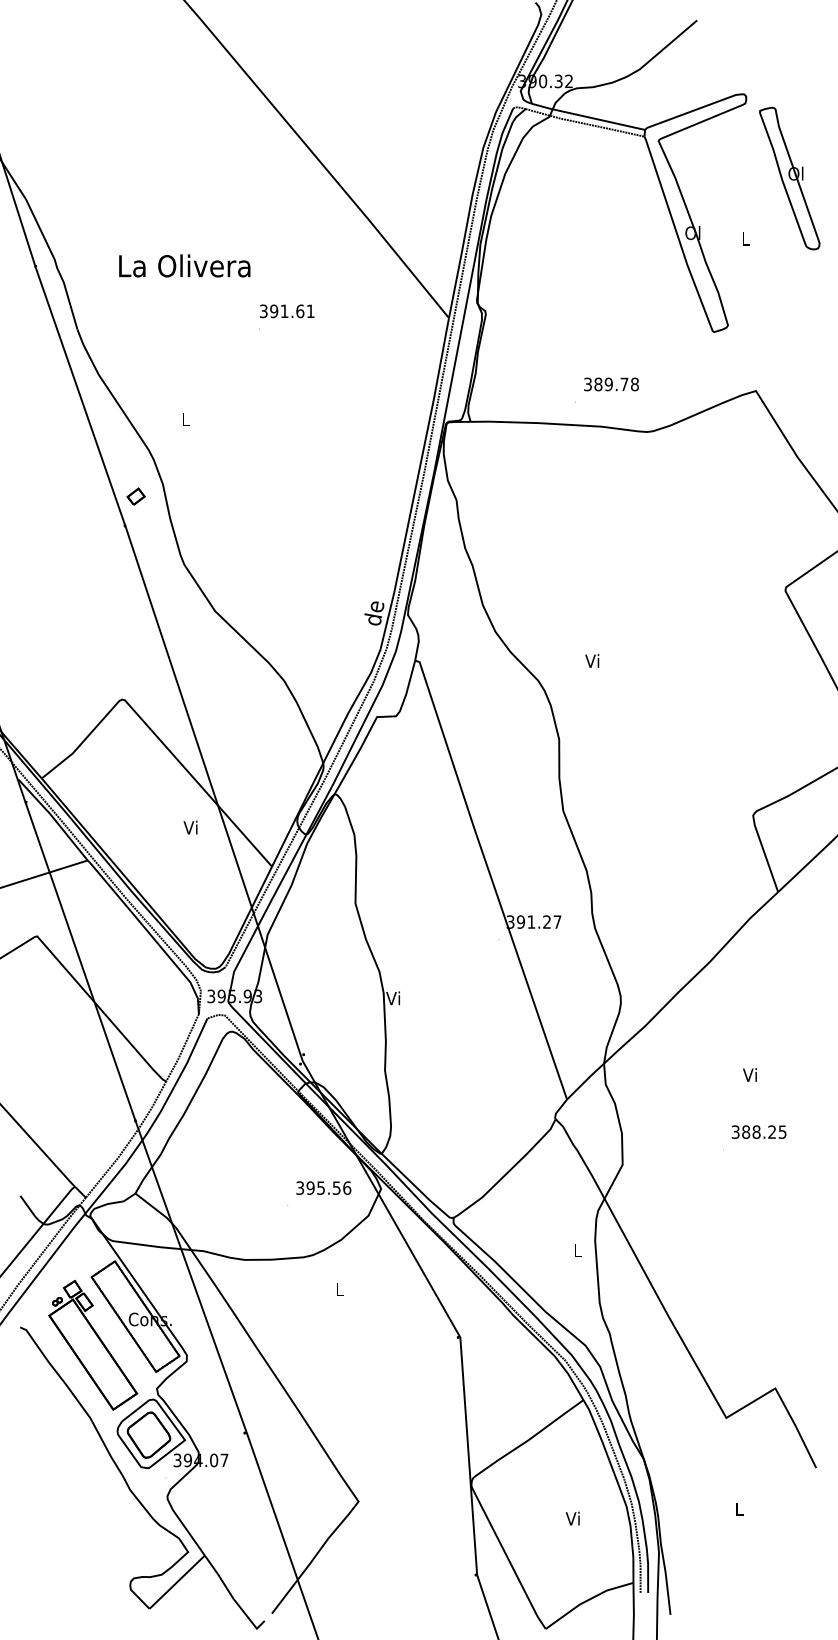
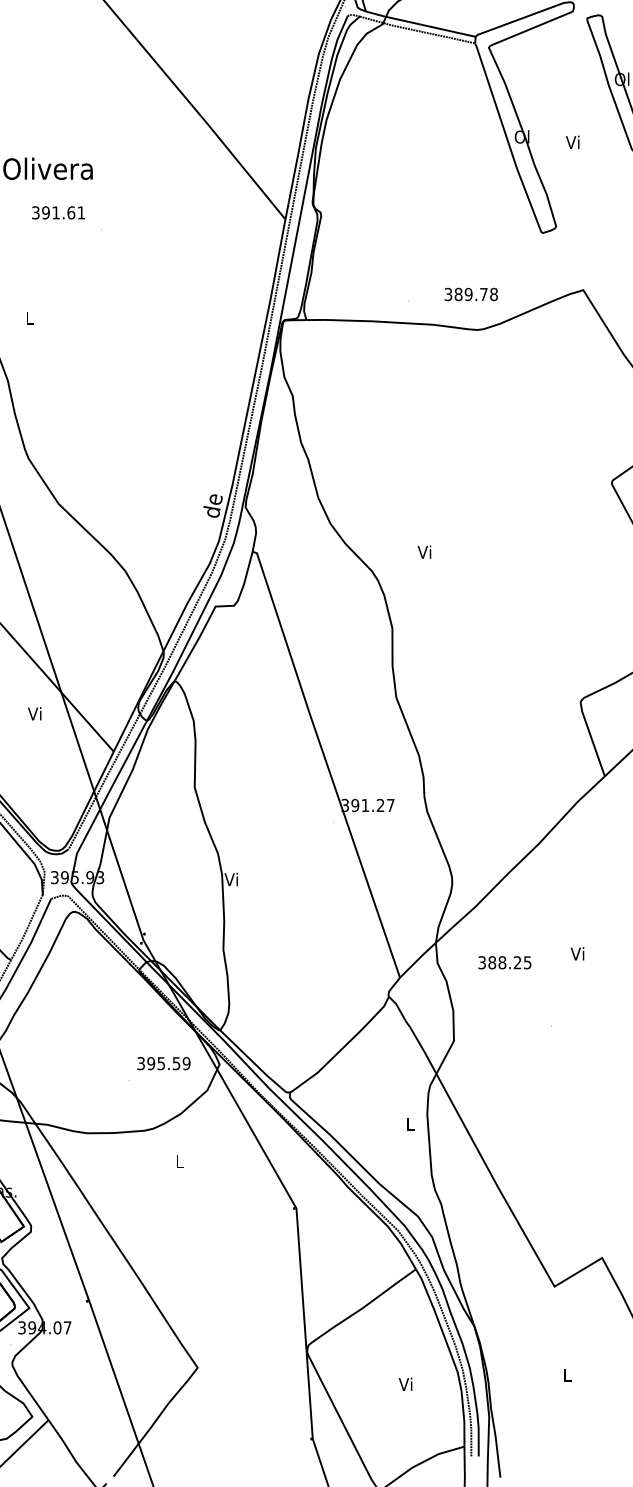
text: (744, 238) -> (572, 142), L -> Vi
text: (286, 311) -> (57, 213), moved
text: (611, 384) -> (471, 294), moved
text: (758, 1131) -> (504, 962), moved
text: (347, 1187) -> (186, 1063), 395.56 -> 395.59

